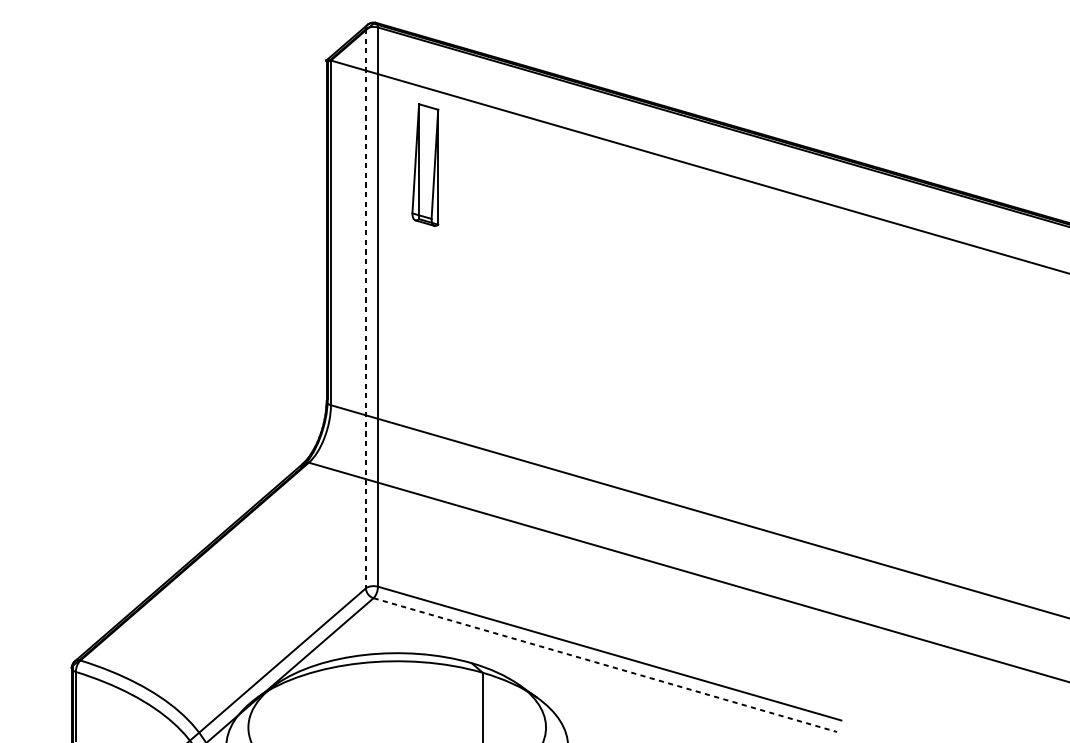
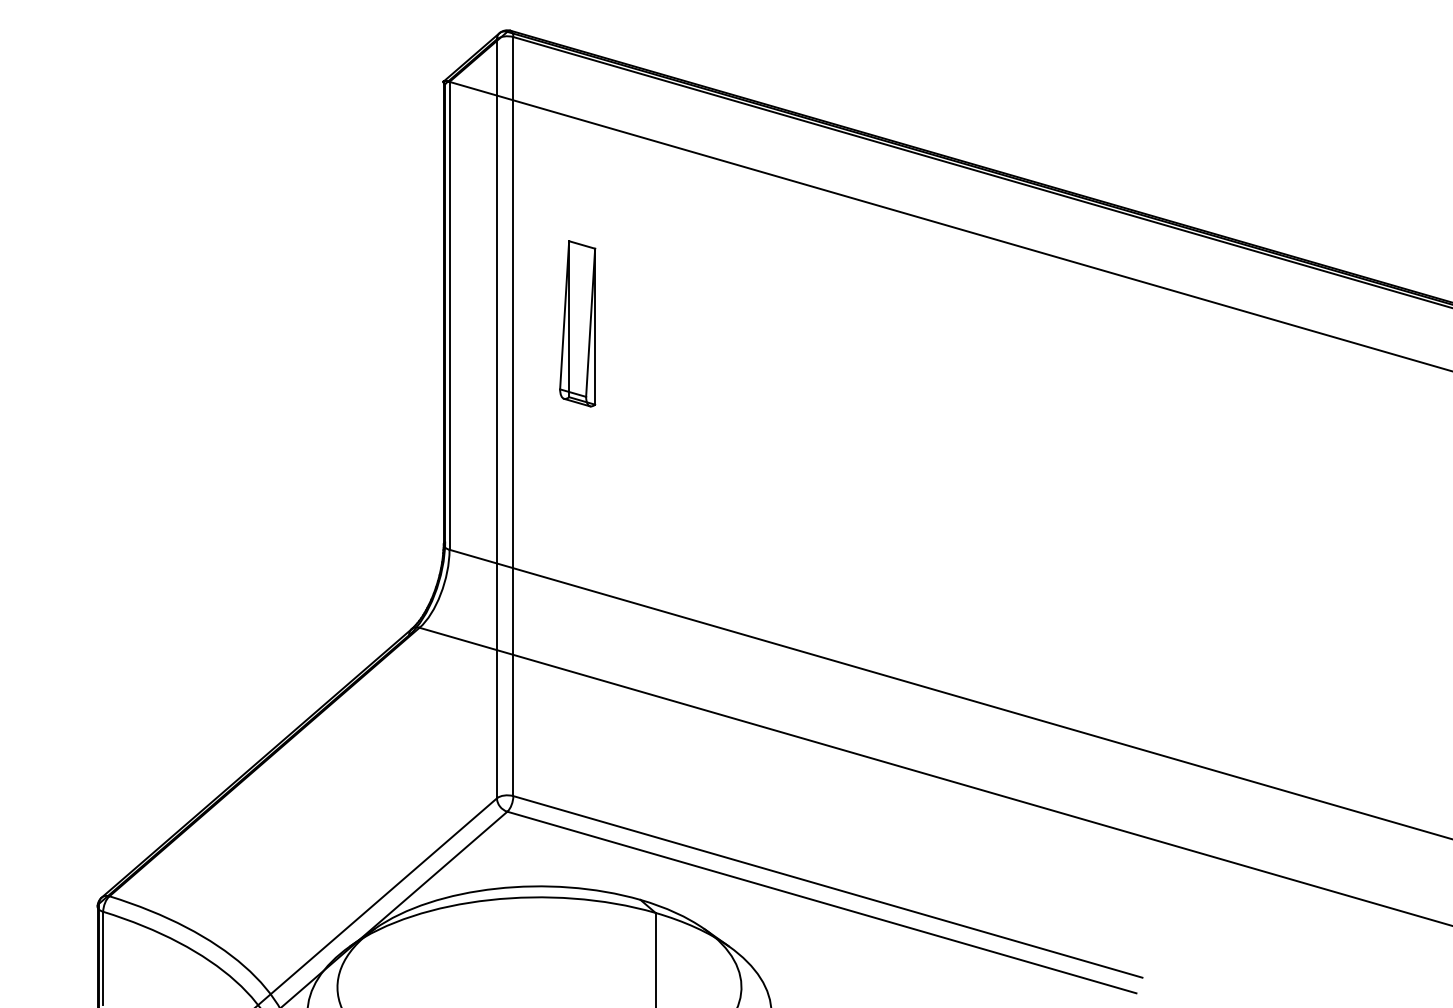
part: (425, 164) -> (577, 323), moved
line: (365, 308) -> (496, 418), dashed -> solid
line: (605, 665) -> (822, 902), dashed -> solid

